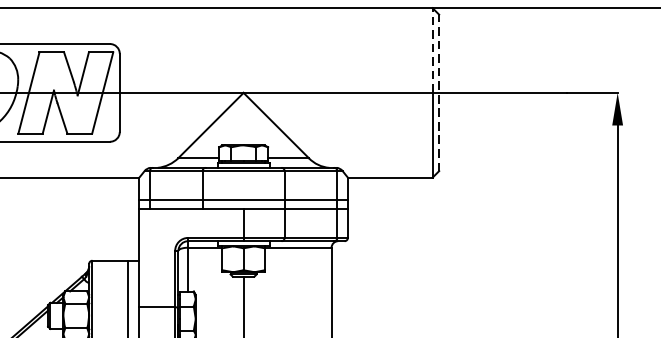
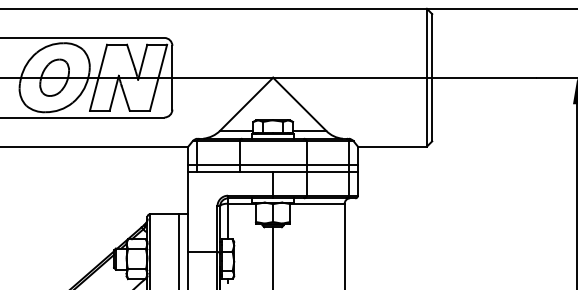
line: (432, 49) -> (426, 42), dashed -> solid
line: (439, 92) -> (432, 77), dashed -> solid

